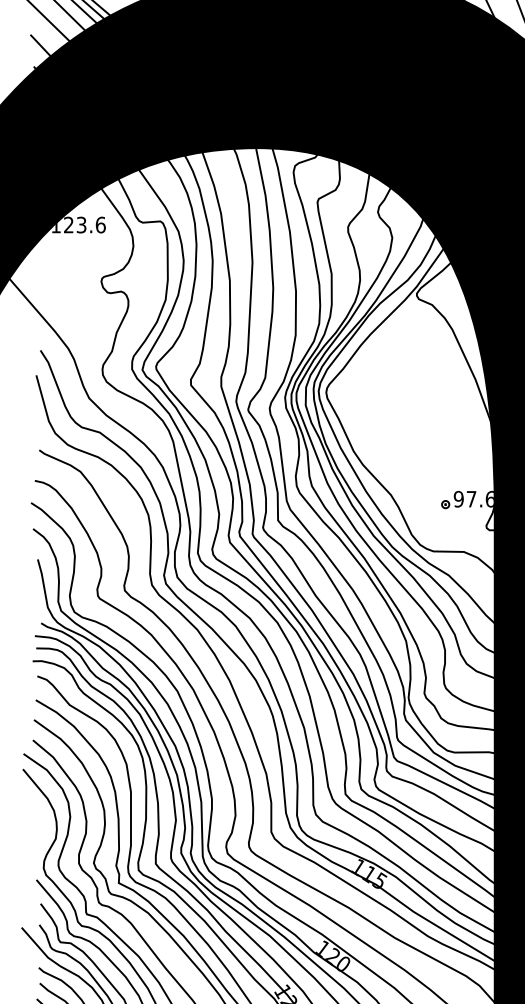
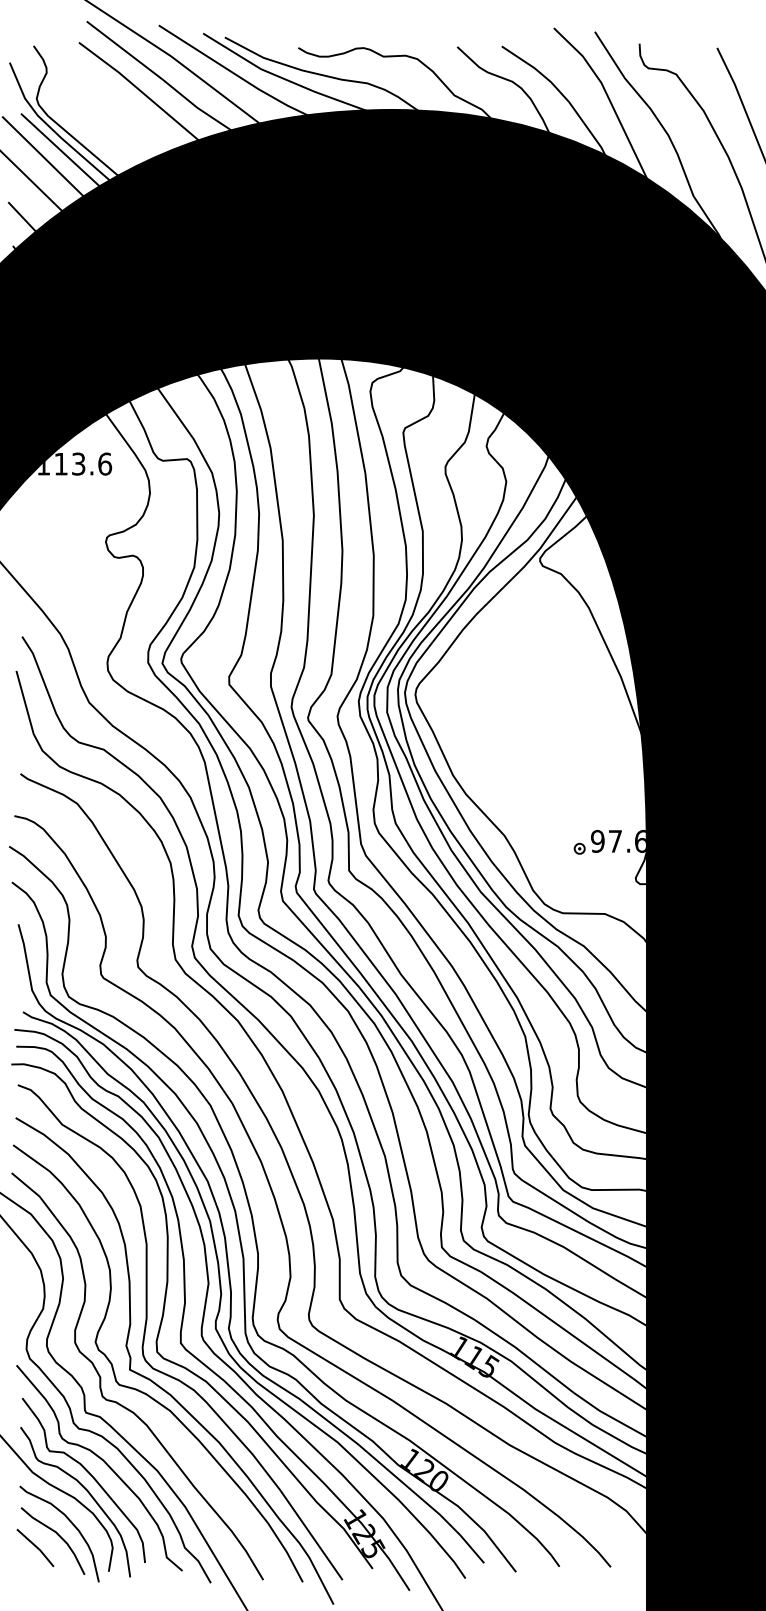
text: (68, 224) -> (60, 463), 123.6 -> 113.6

